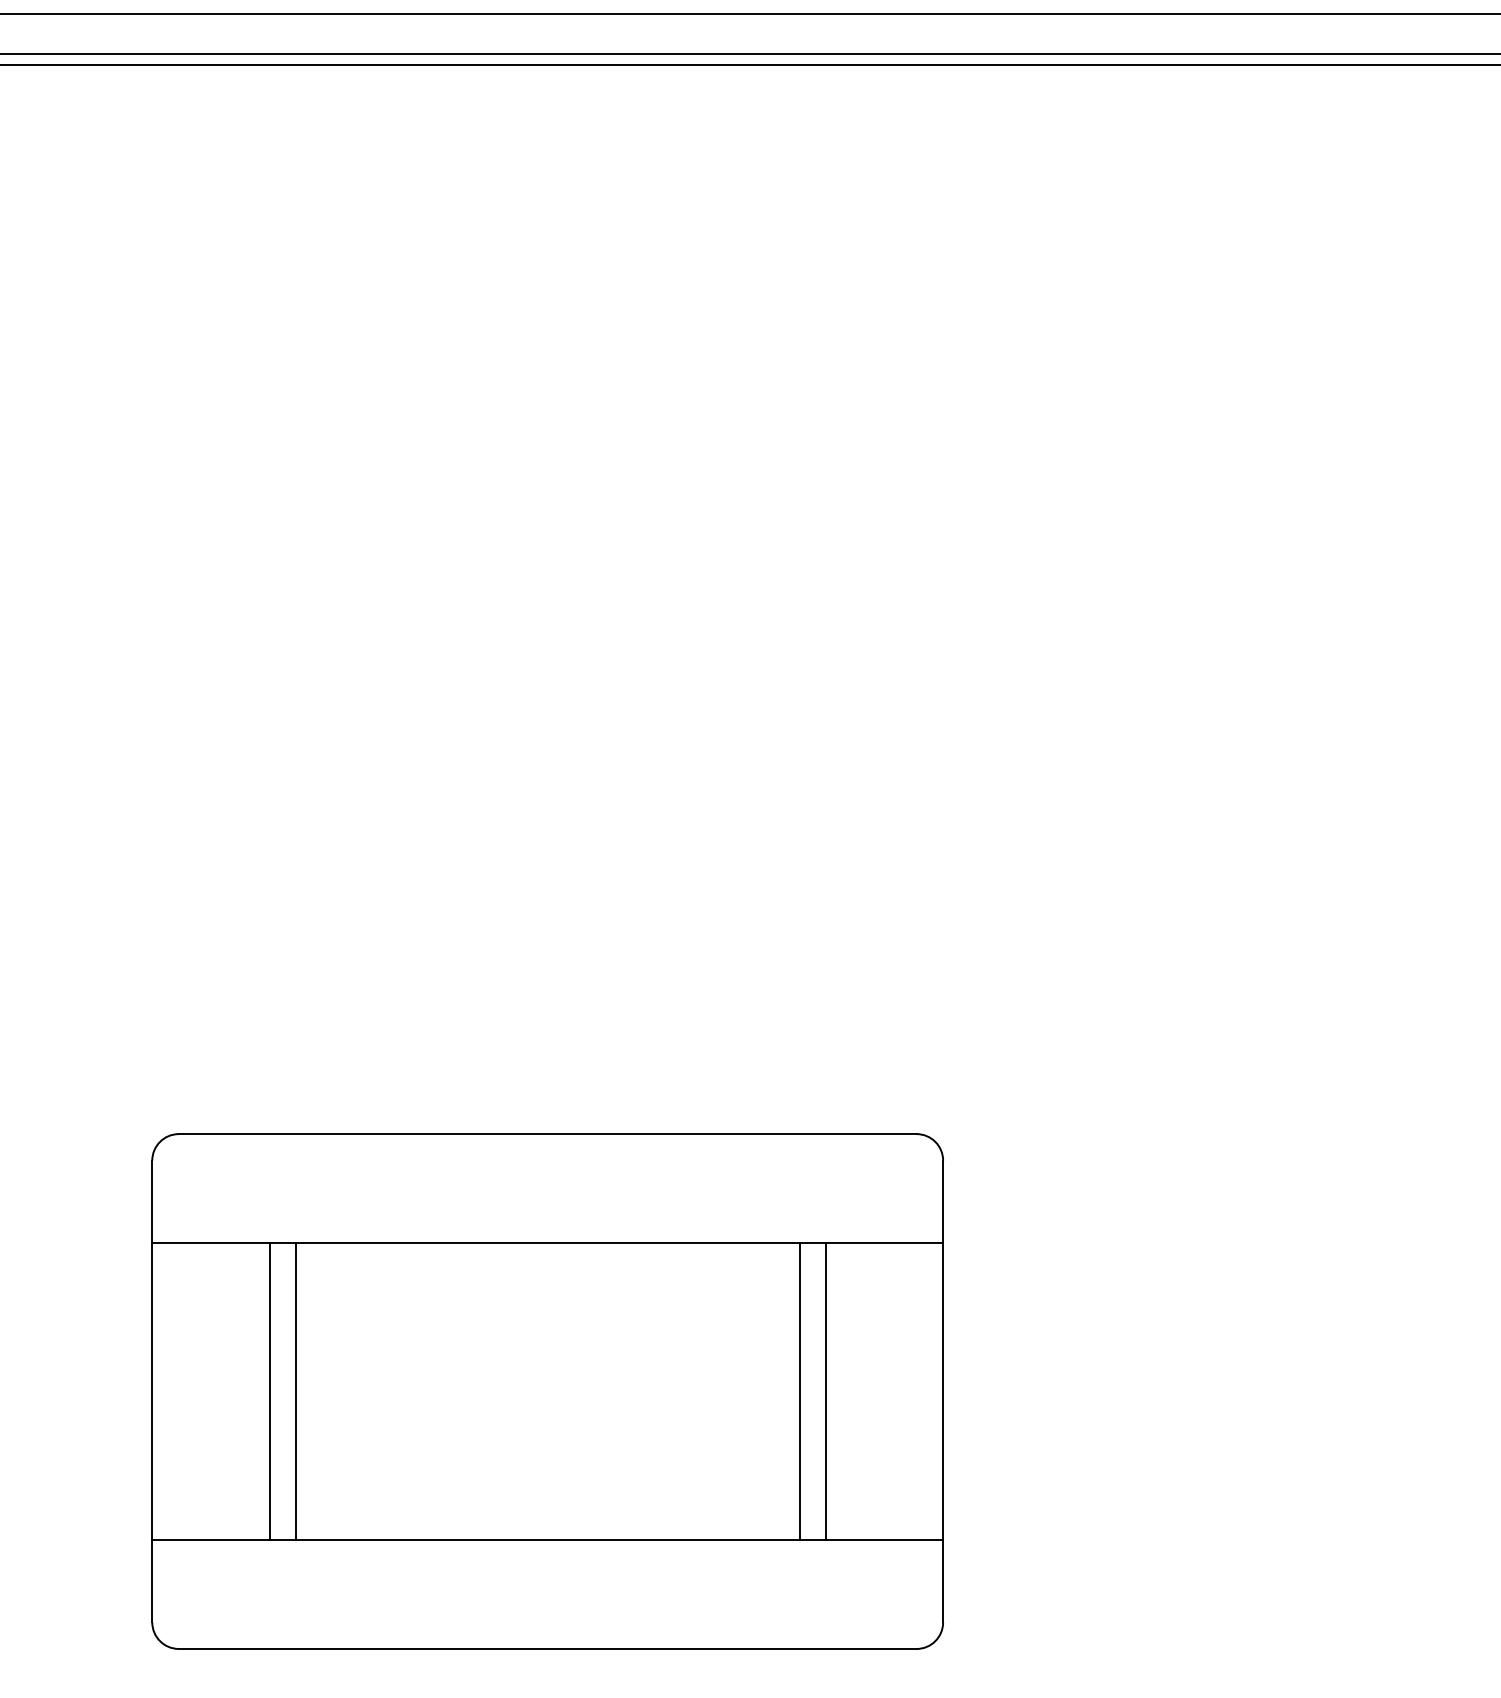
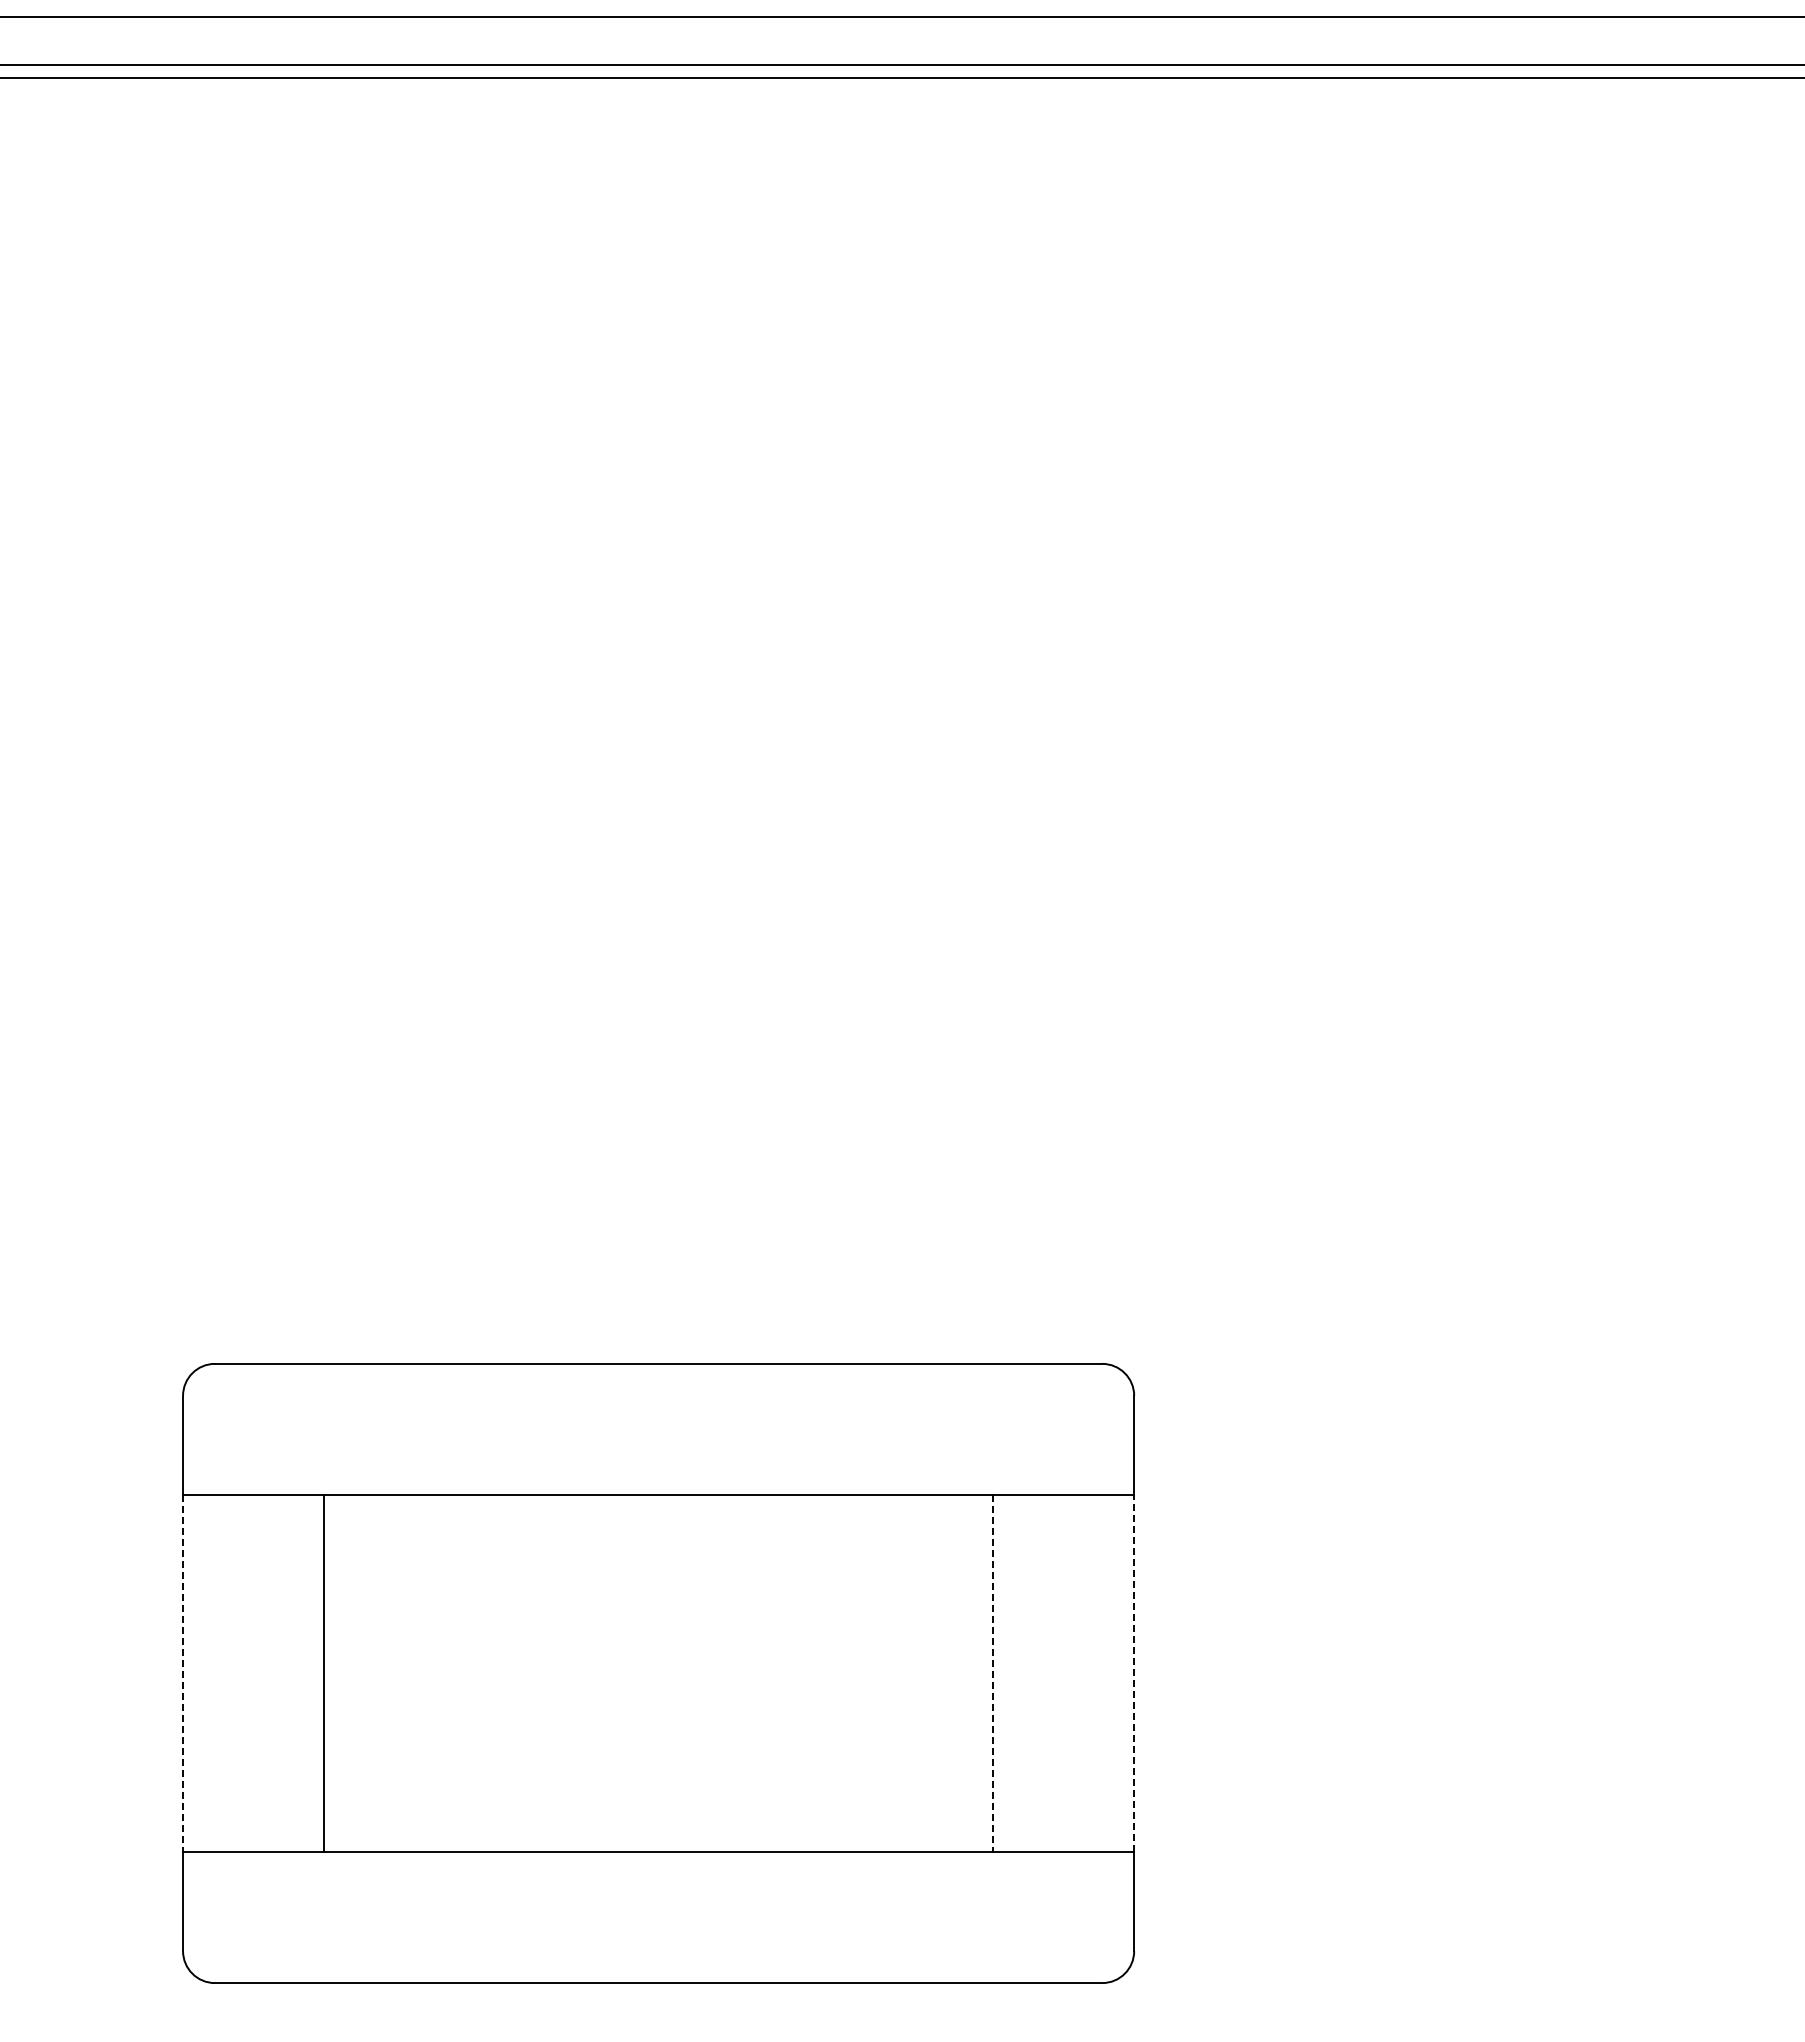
line: (152, 1391) -> (183, 1673), solid -> dashed
line: (295, 1391) -> (355, 1673), removed
line: (799, 1391) -> (961, 1673), removed
line: (826, 1391) -> (993, 1673), solid -> dashed
line: (943, 1391) -> (1134, 1673), solid -> dashed

